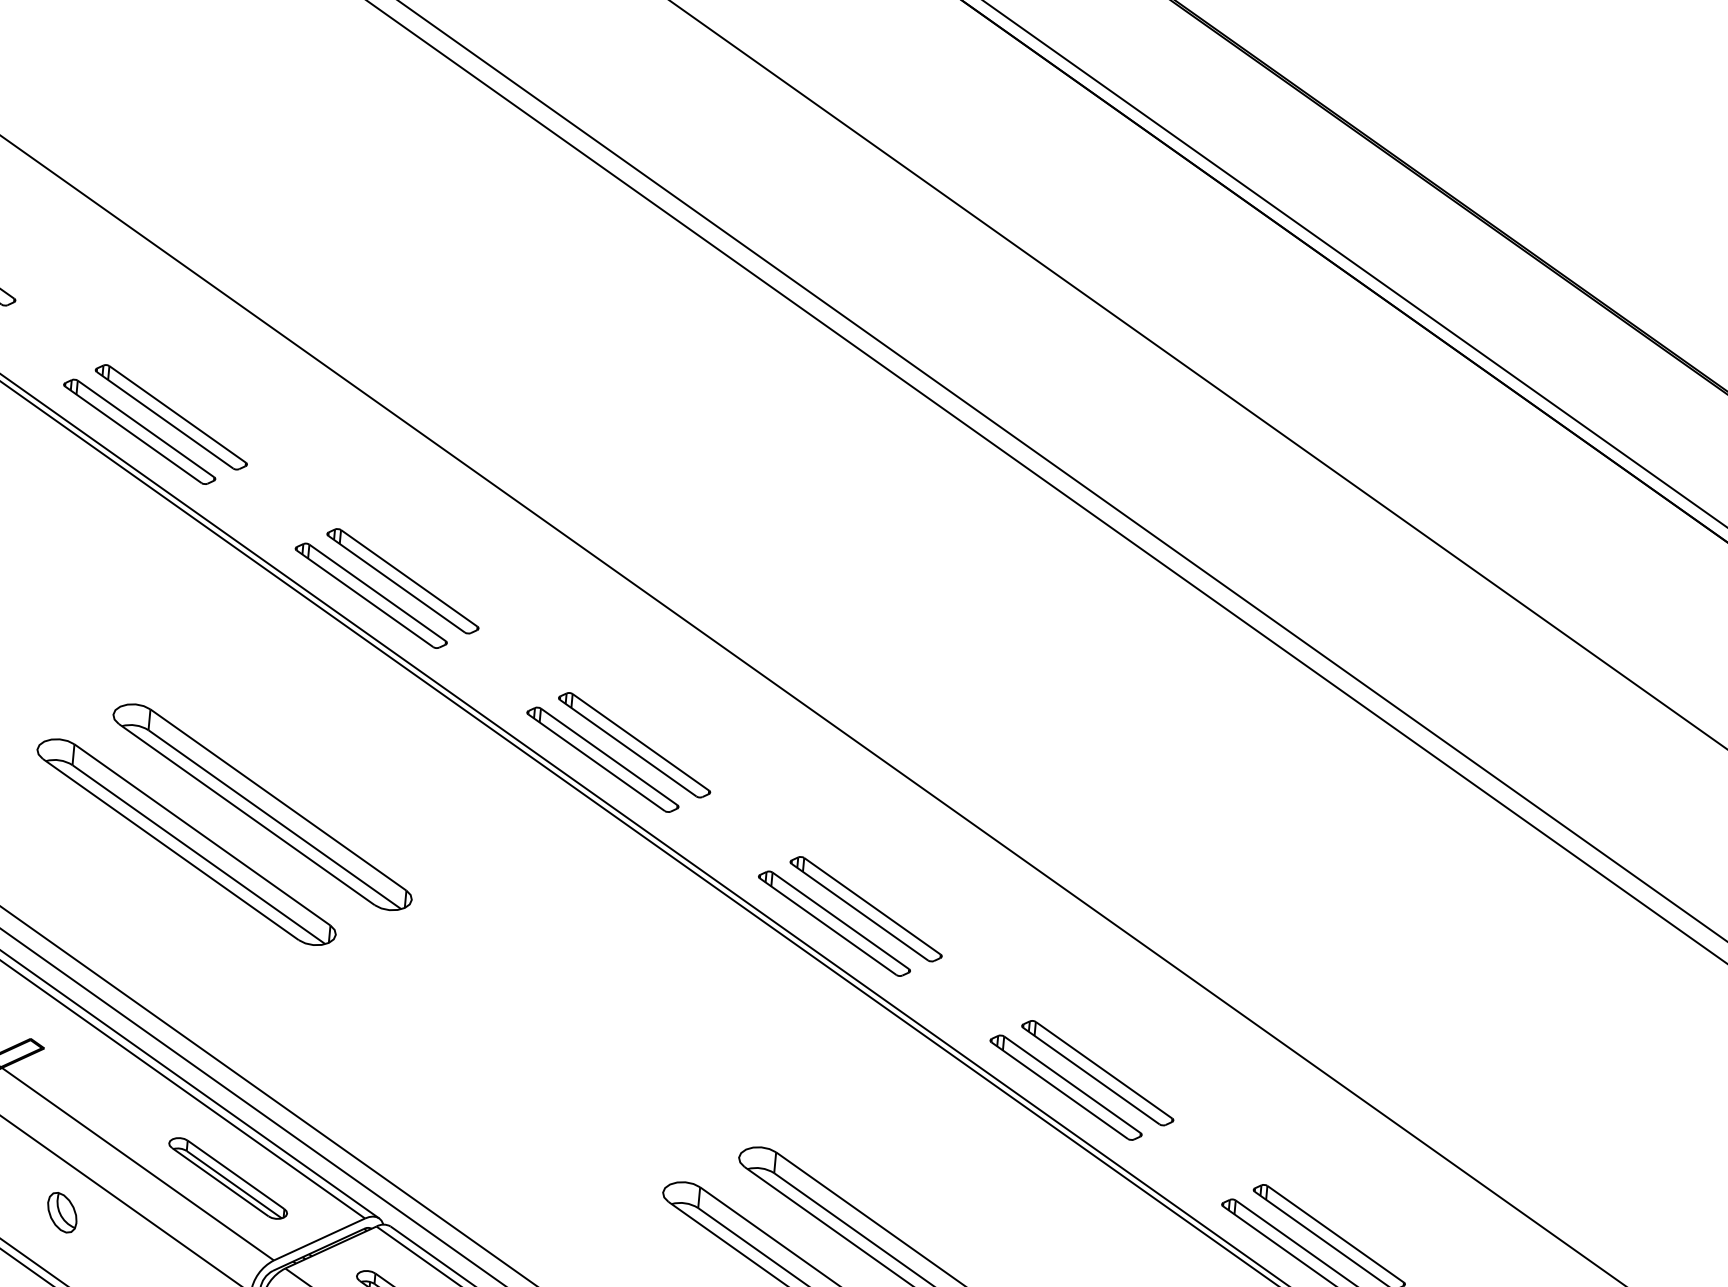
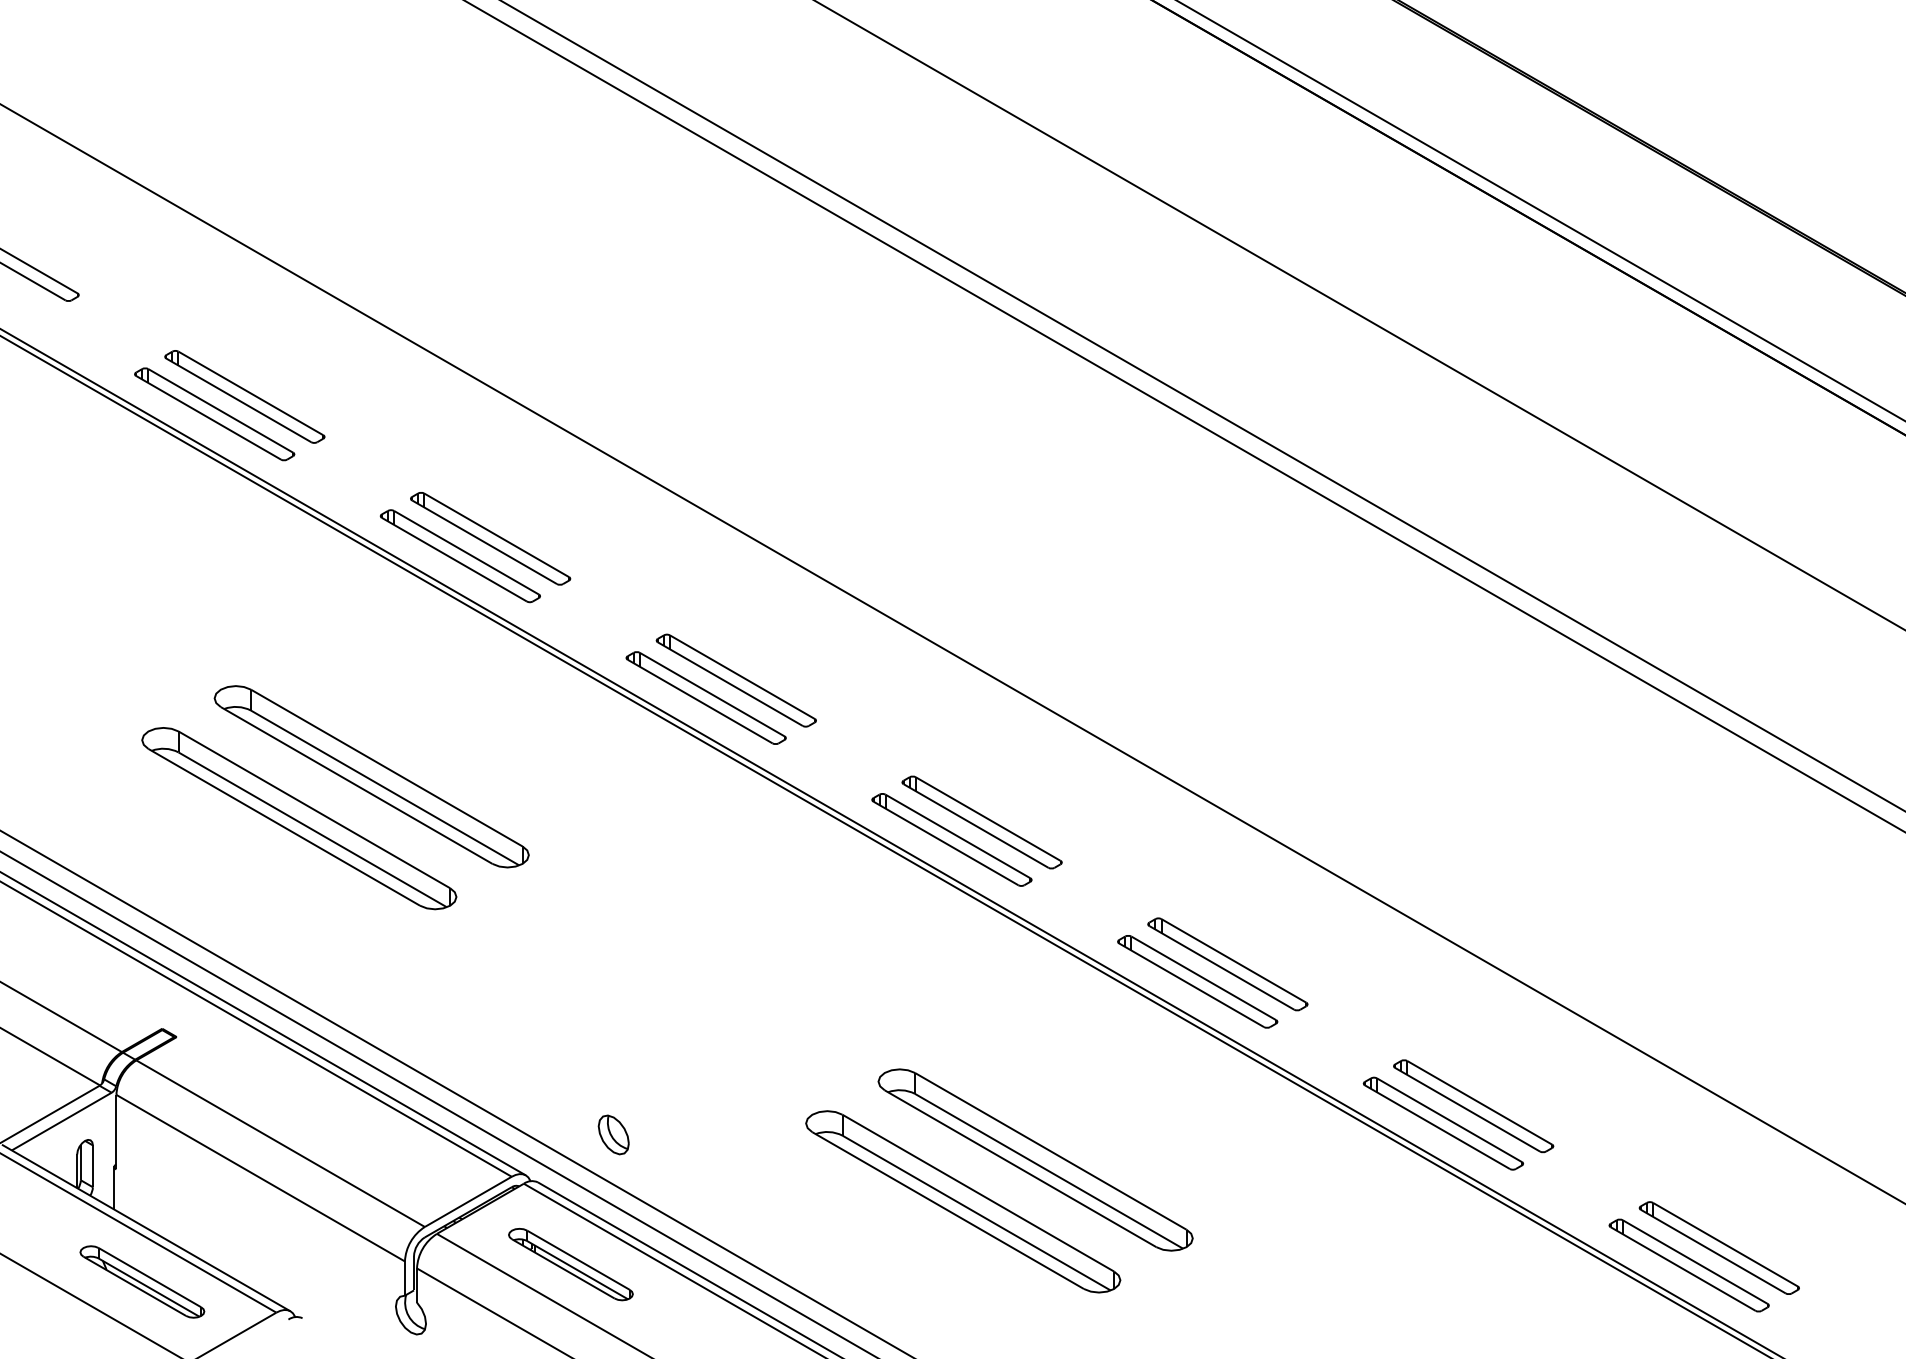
part: (227, 1178) -> (371, 1149), removed
part: (62, 1212) -> (613, 1134), moved

